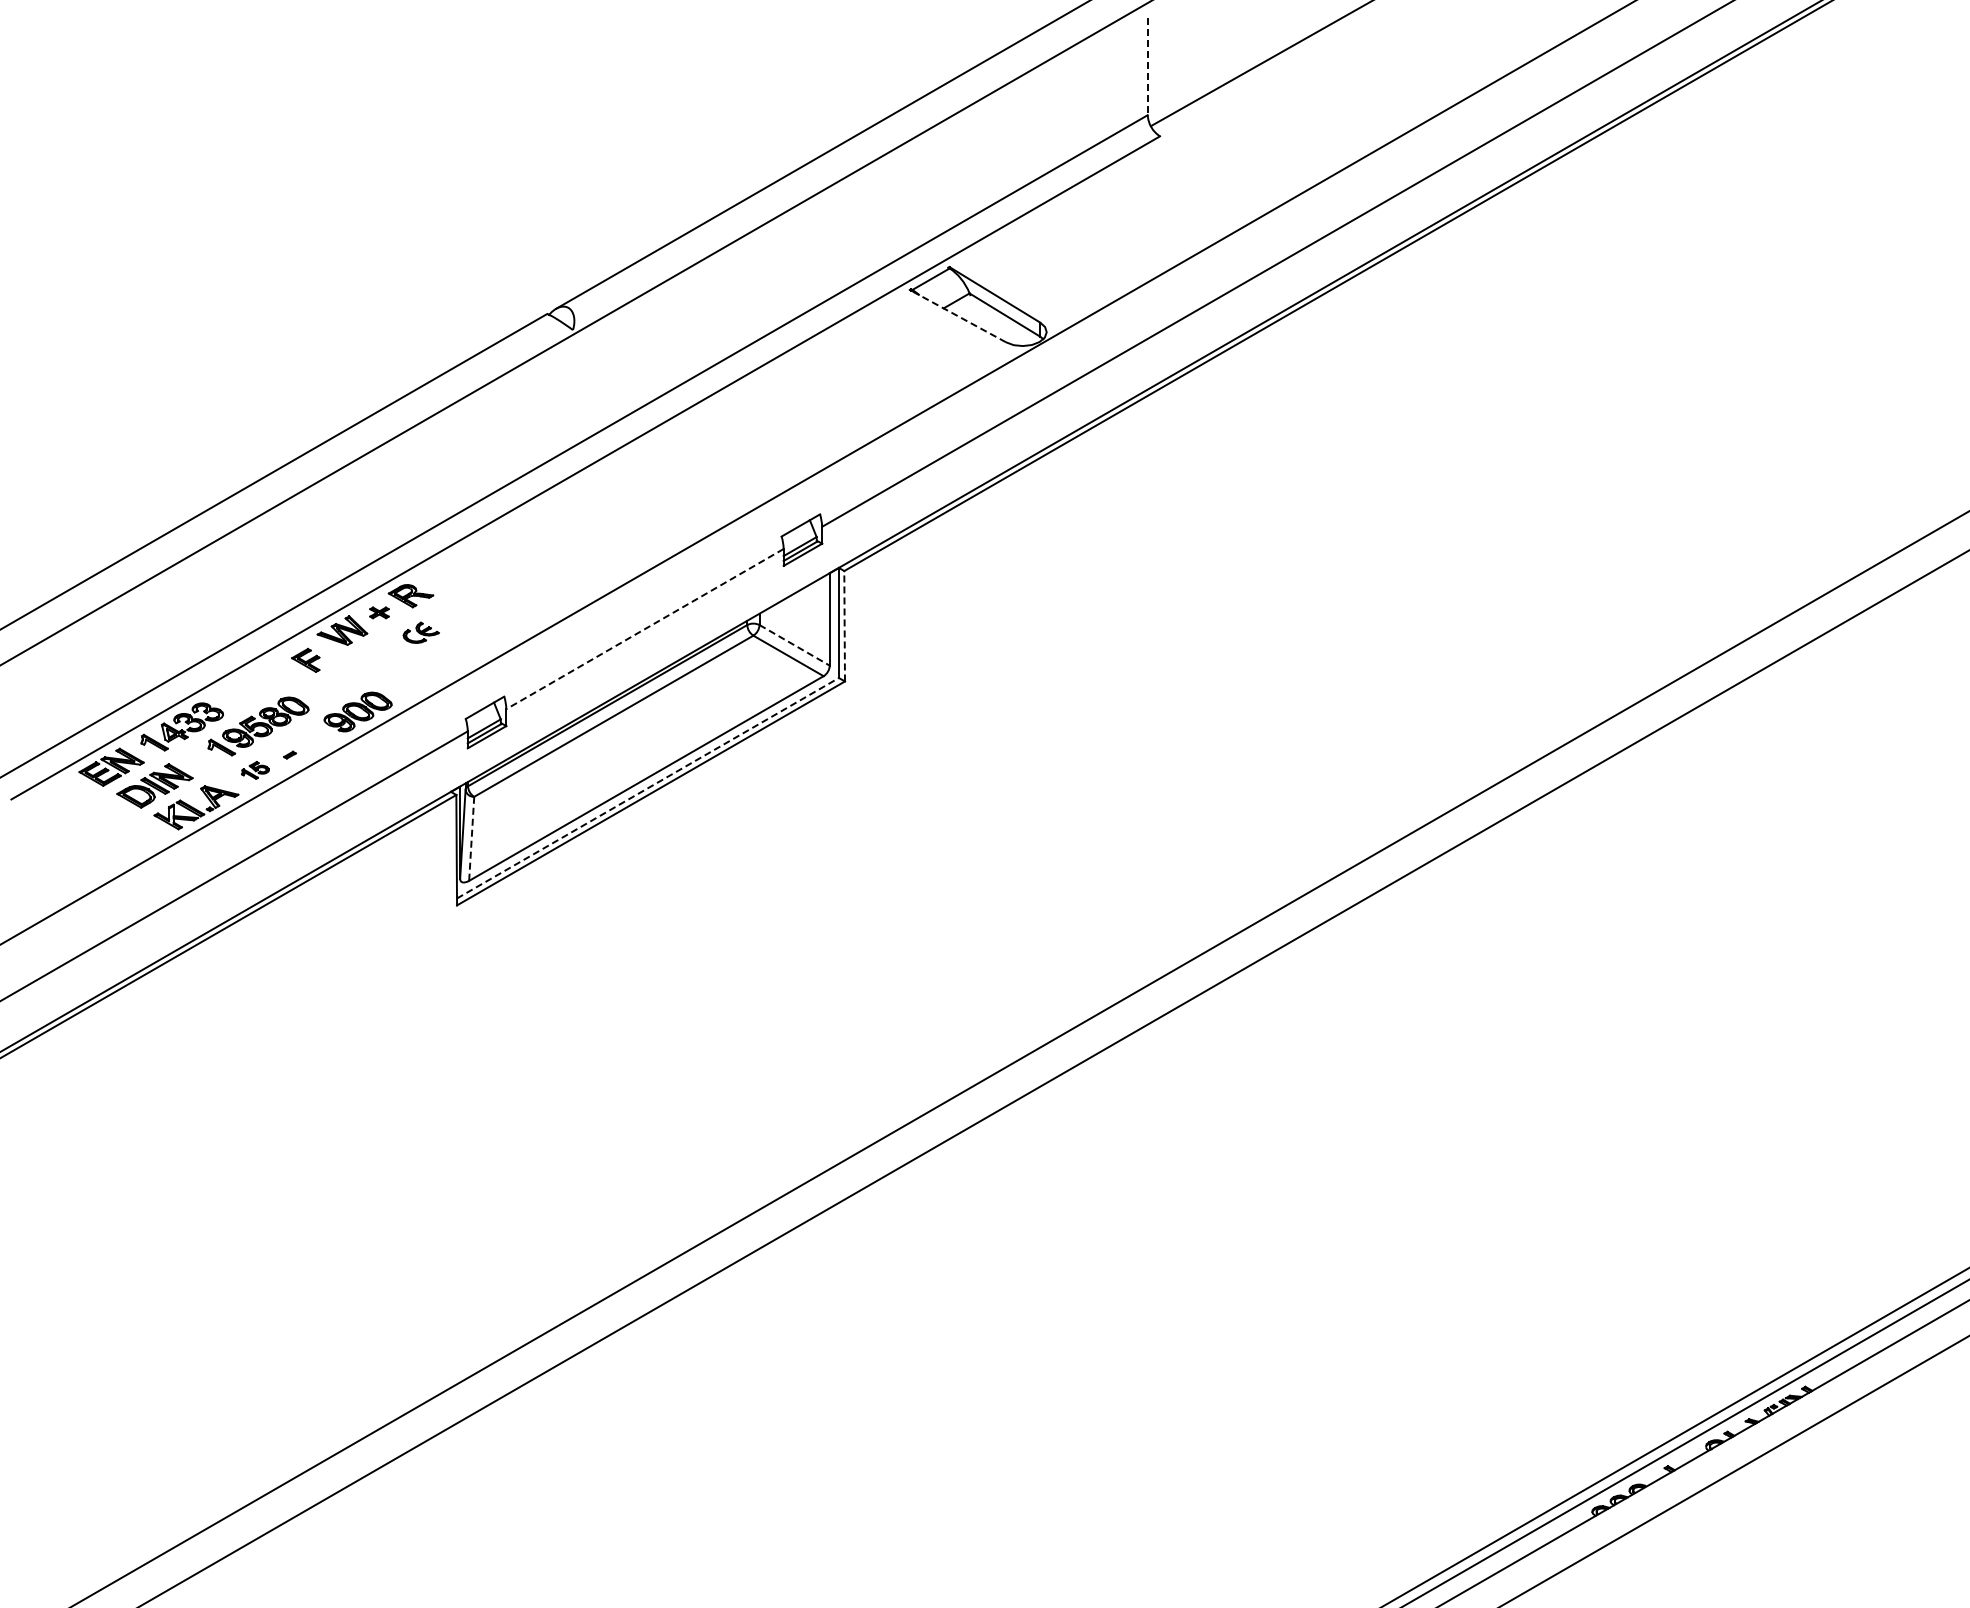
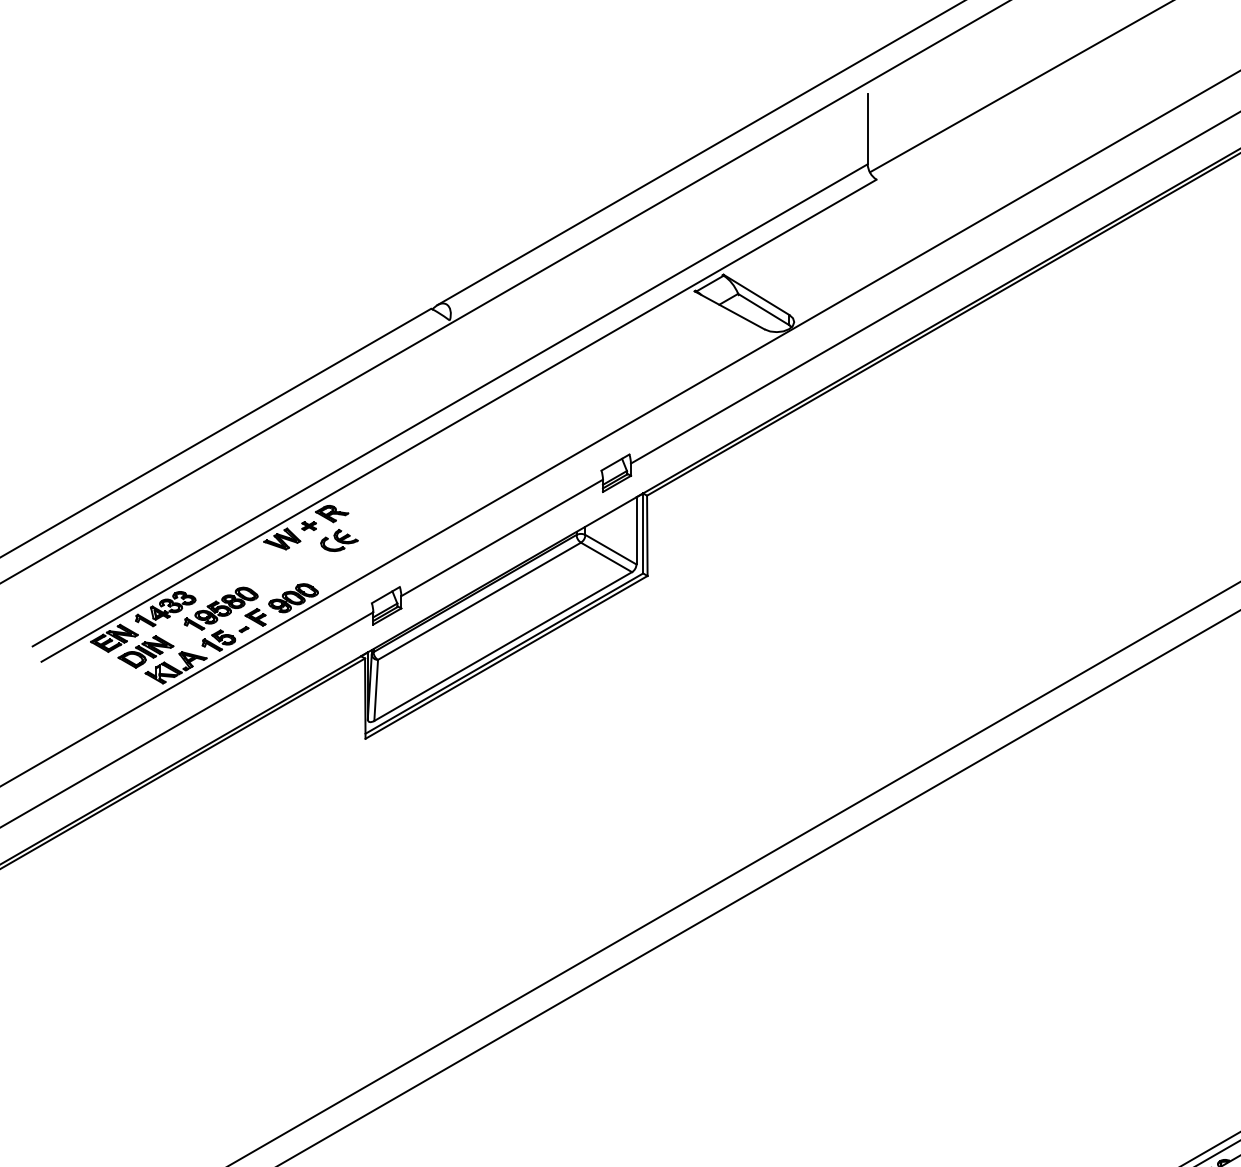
line: (1147, 66) -> (867, 128), dashed -> solid
line: (957, 316) -> (729, 310), dashed -> solid
line: (844, 625) -> (647, 535), dashed -> solid
line: (644, 629) -> (501, 538), dashed -> solid
part: (421, 632) -> (339, 540), size x1.43
line: (794, 645) -> (610, 549), dashed -> solid
part: (305, 660) -> (255, 617), moved
part: (255, 770) -> (219, 640), size x1.67
line: (647, 788) -> (504, 653), dashed -> solid
line: (471, 839) -> (376, 690), dashed -> solid

